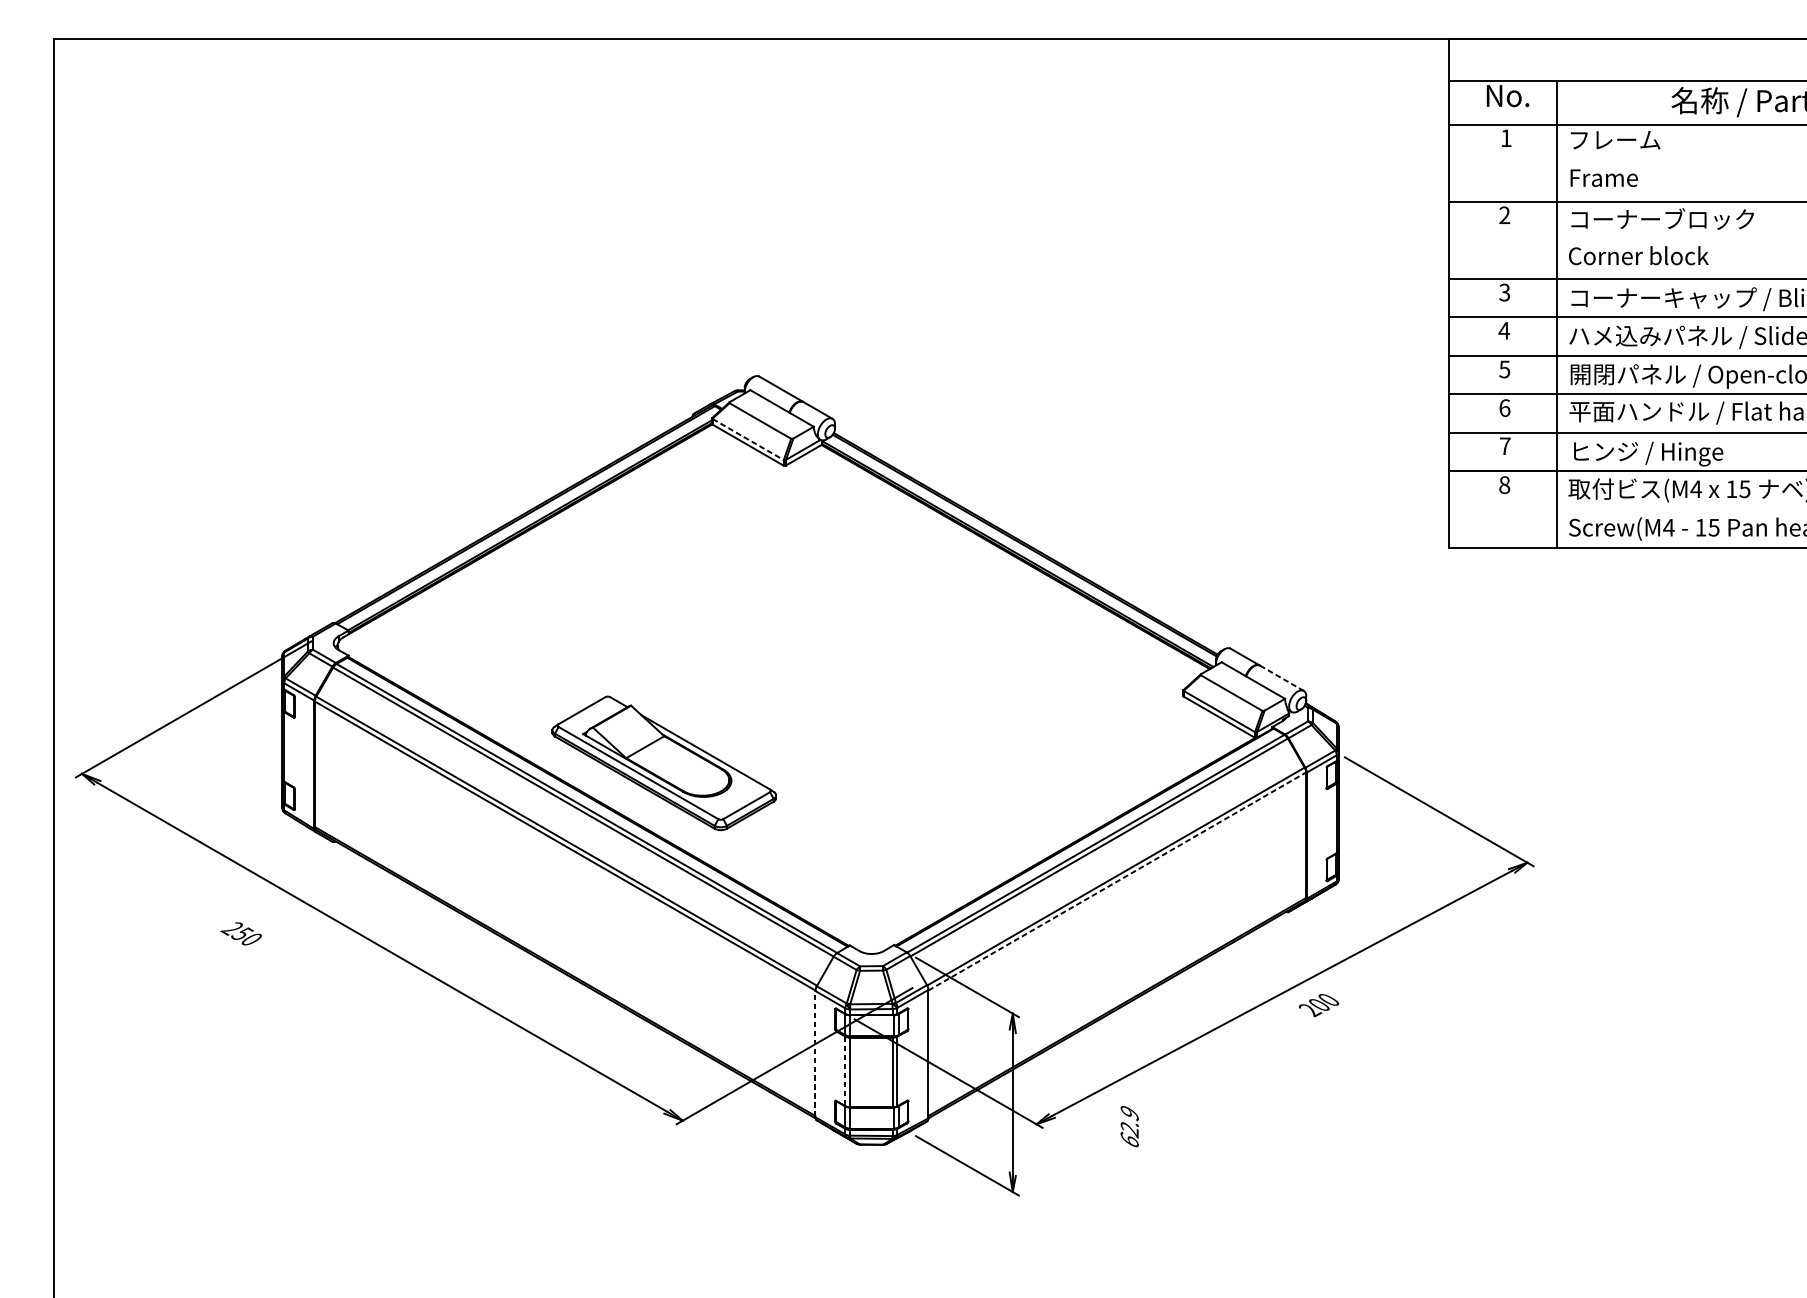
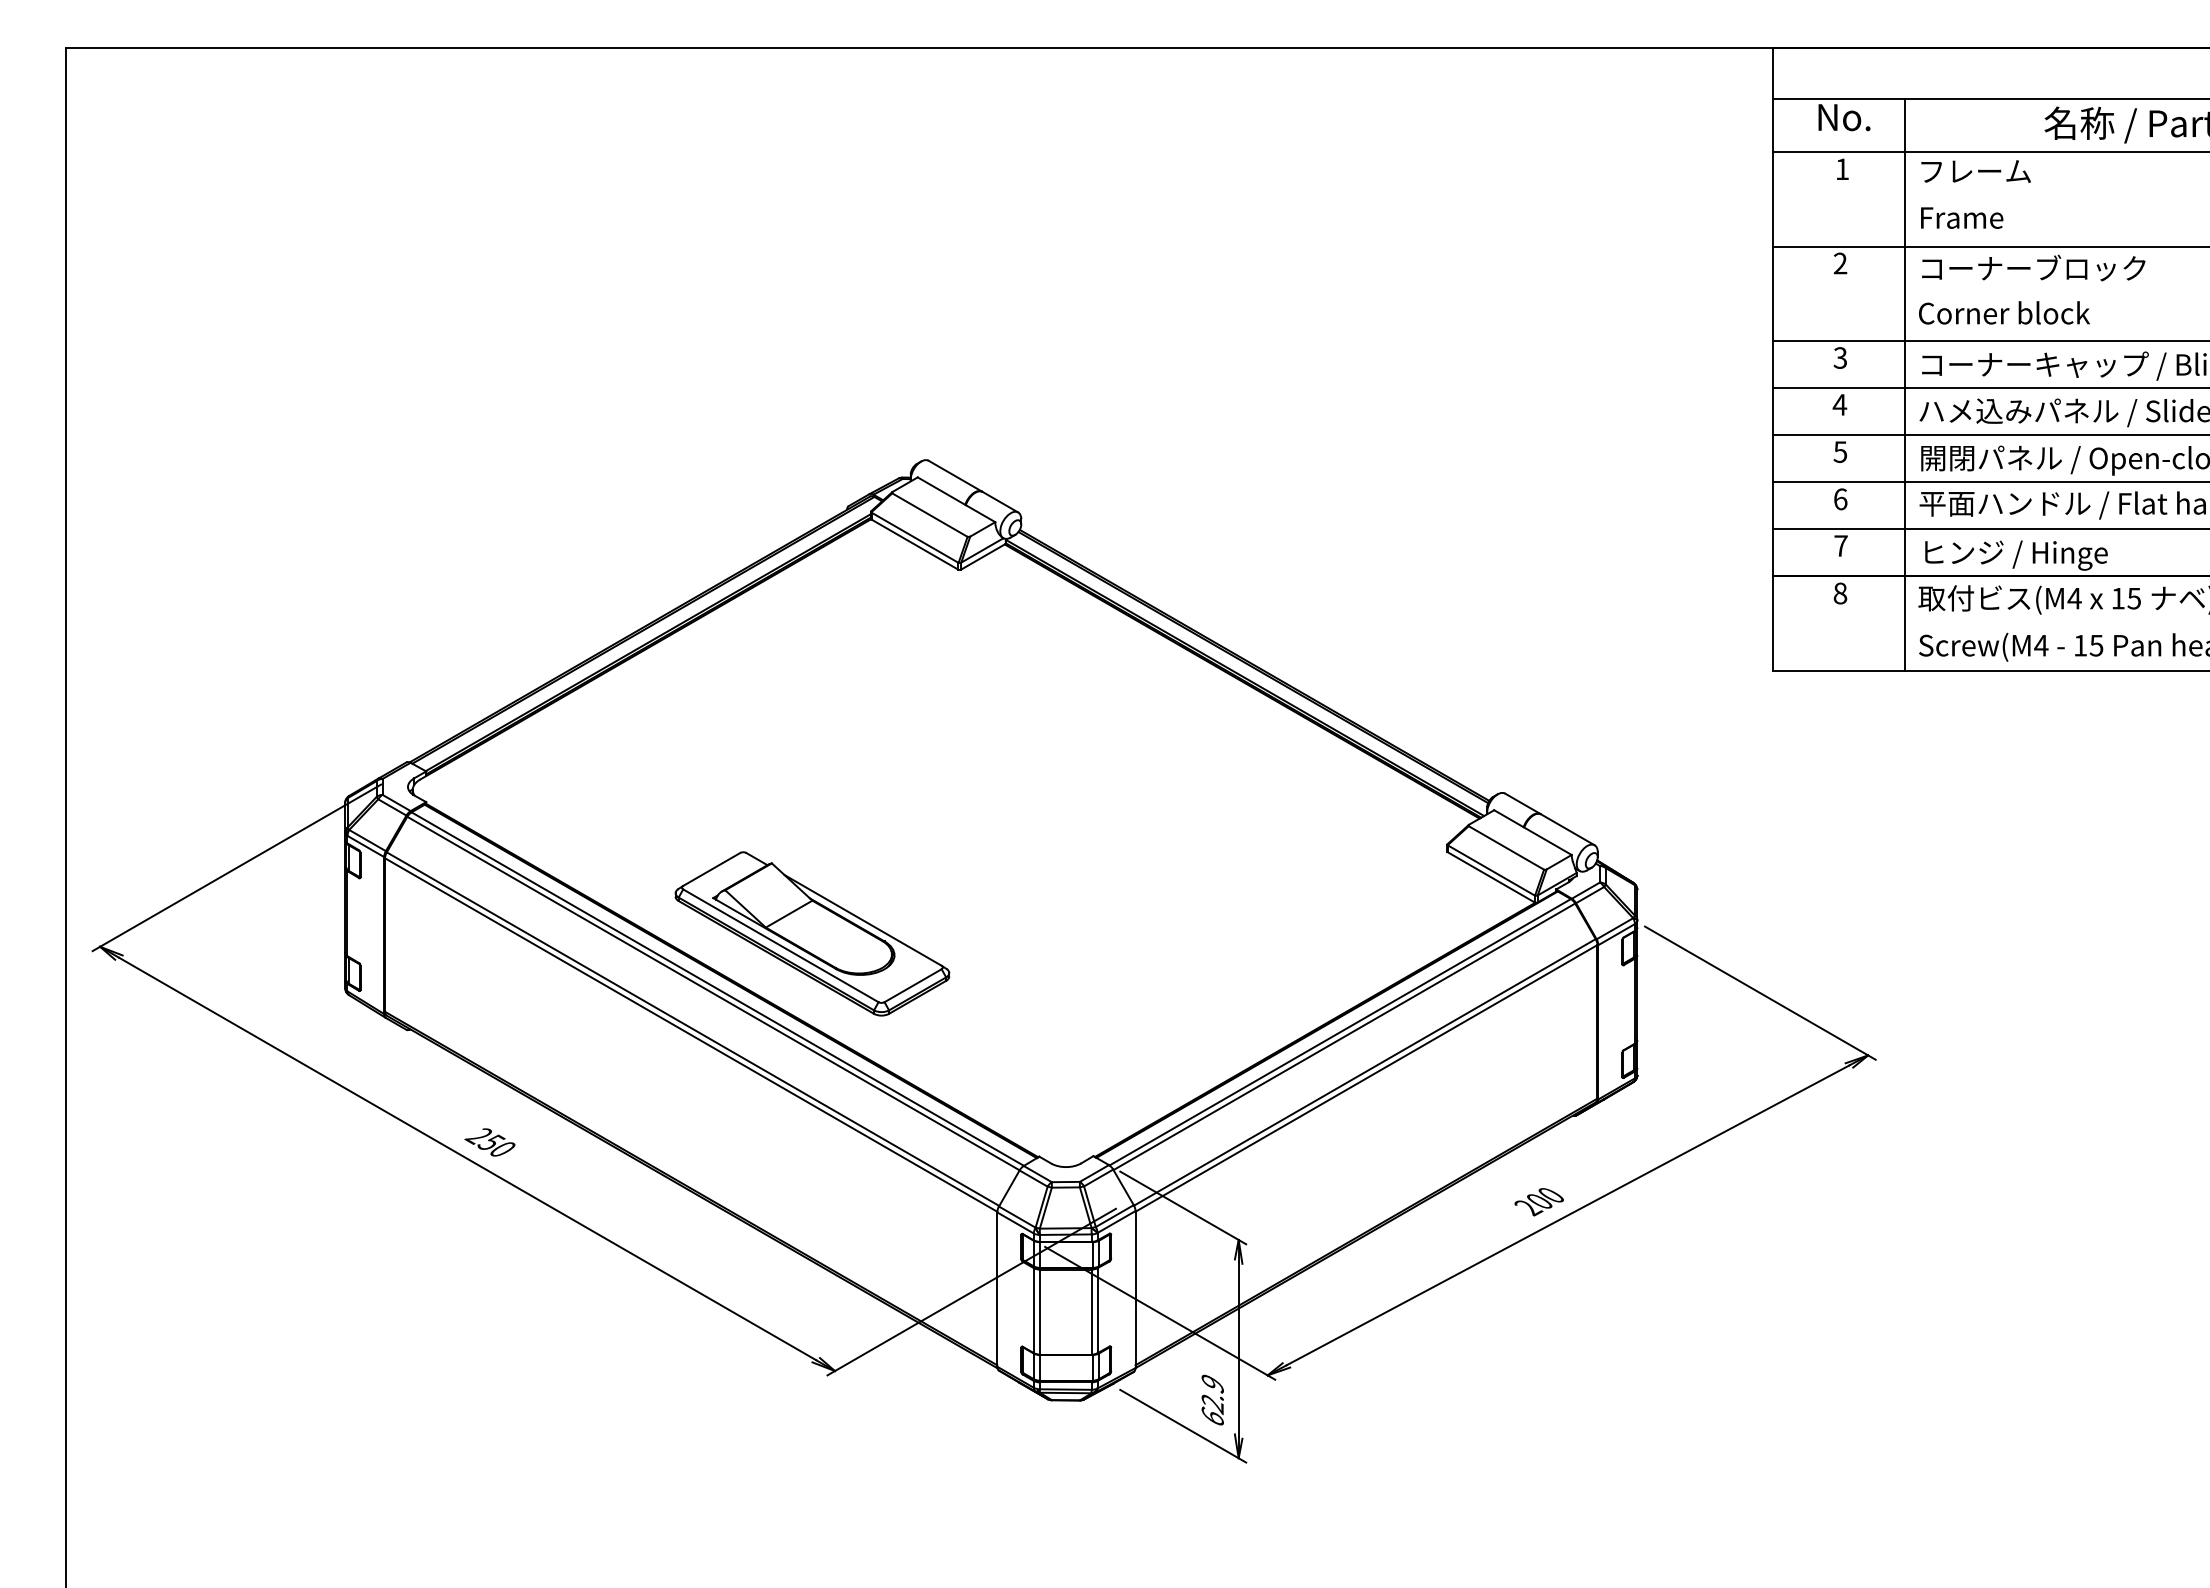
line: (747, 439) -> (914, 537), dashed -> solid
line: (1281, 678) -> (1567, 829), dashed -> solid
line: (1117, 881) -> (1366, 1078), dashed -> solid
text: (240, 933) -> (489, 1142), moved
text: (1318, 1005) -> (1538, 1202), moved
line: (815, 1054) -> (997, 1289), dashed -> solid
line: (845, 1071) -> (1033, 1310), dashed -> solid
text: (1129, 1126) -> (1212, 1399), moved

